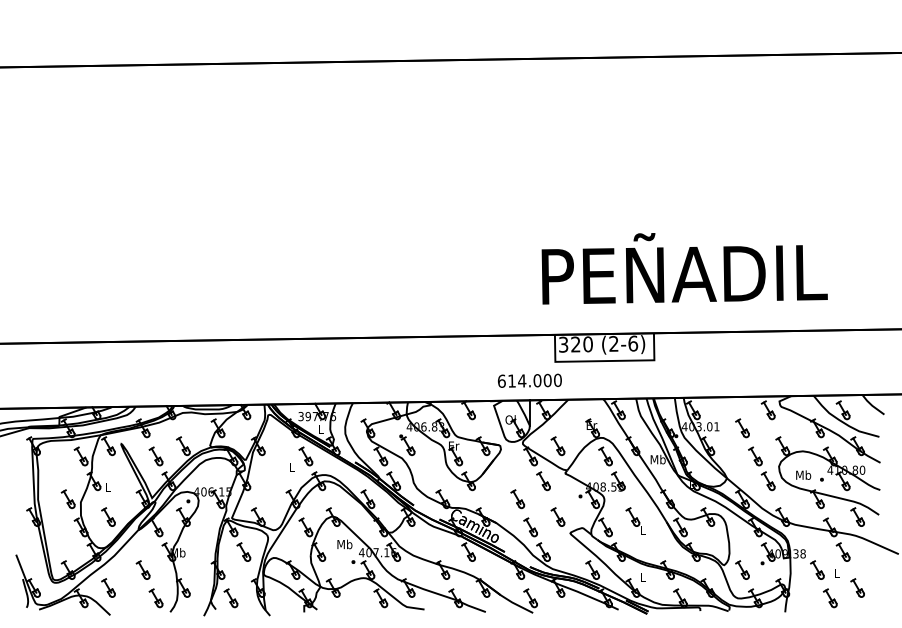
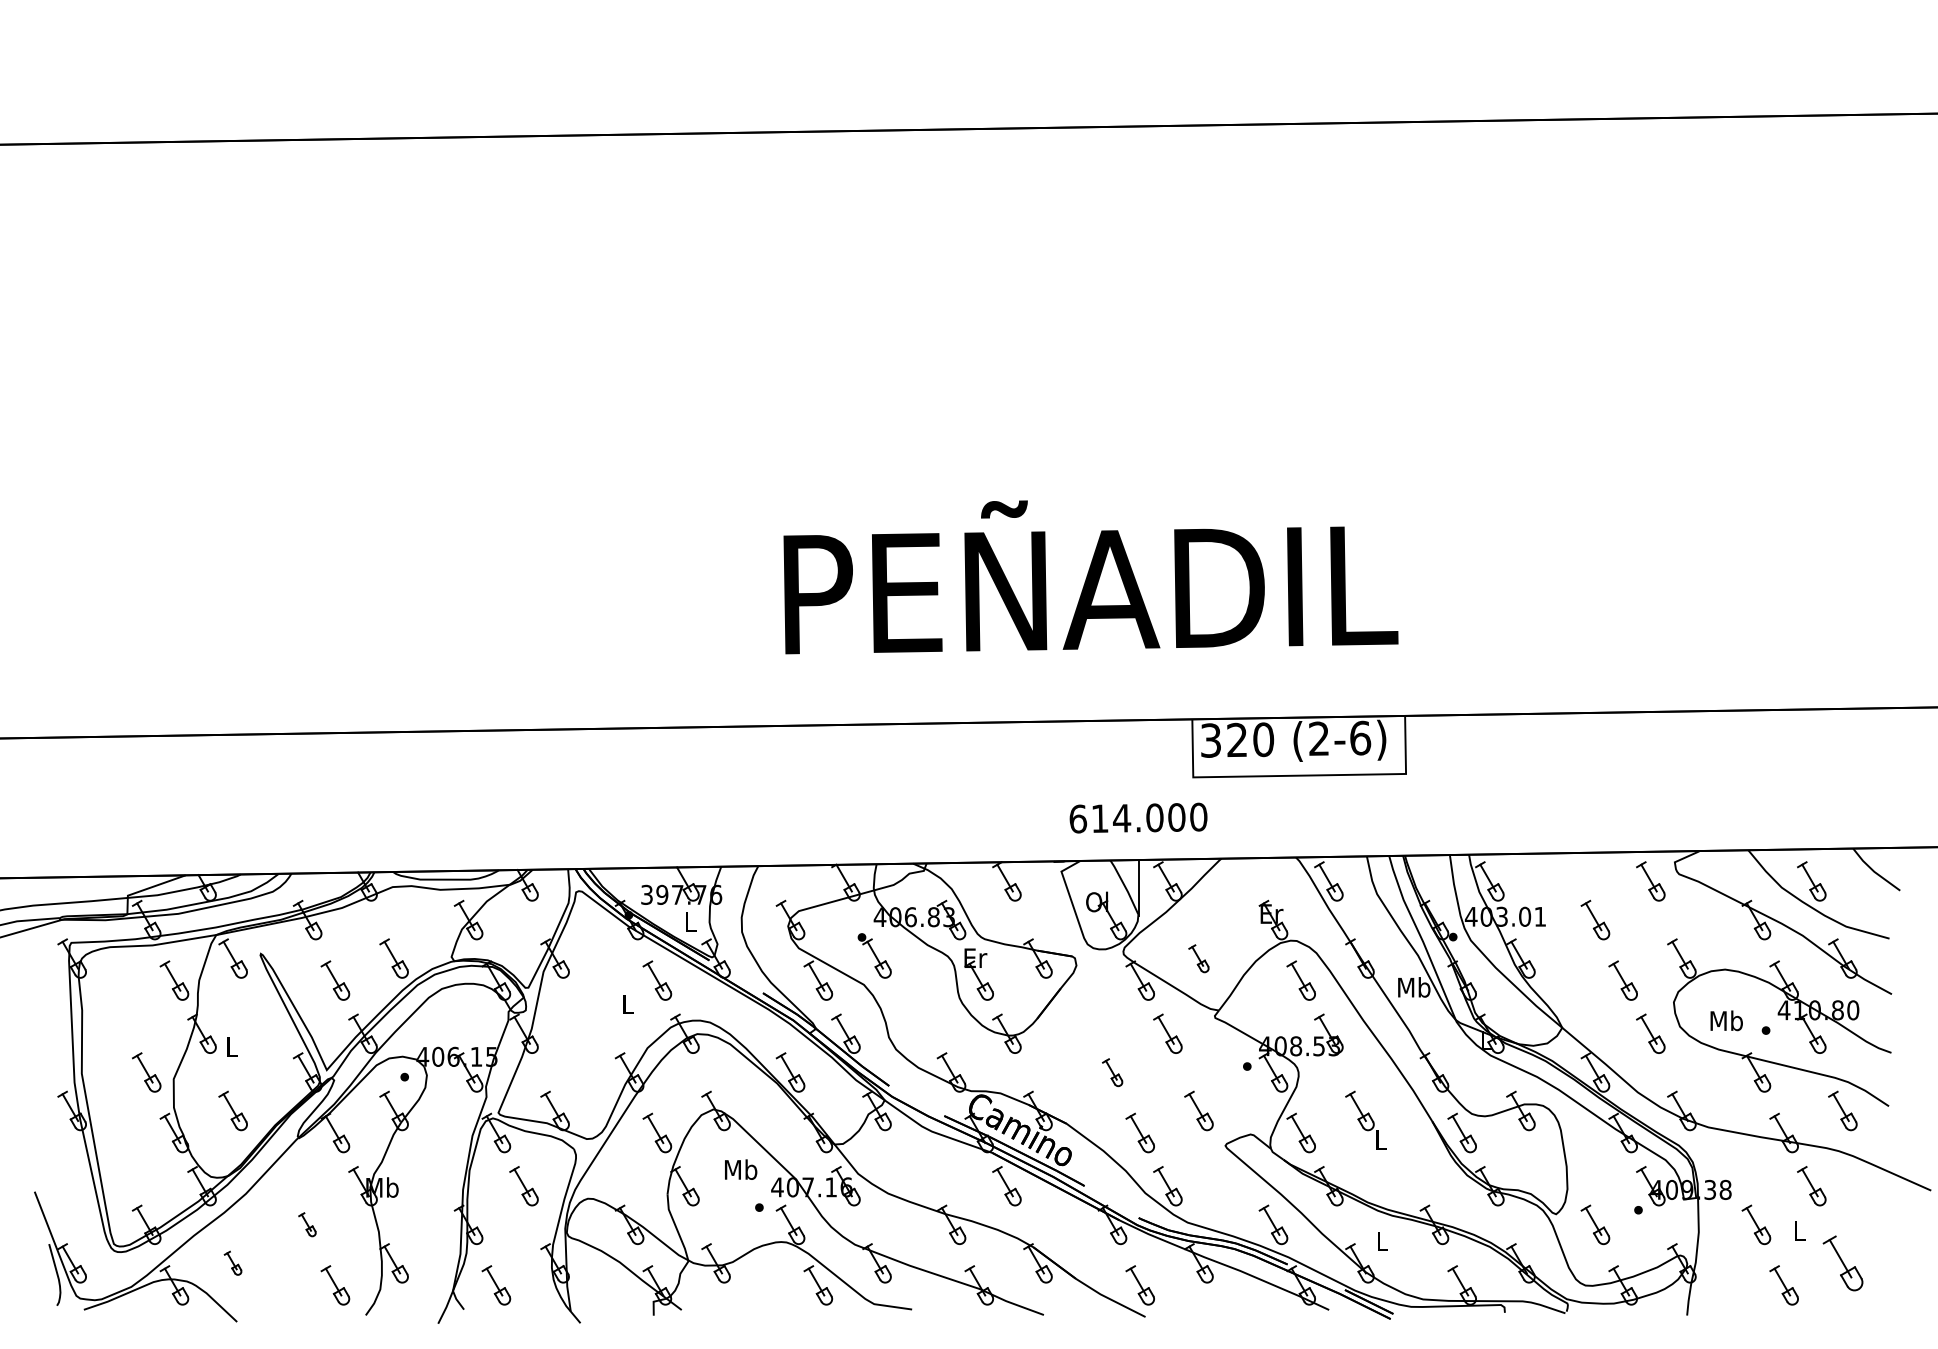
text: (684, 268) -> (1090, 576), moved
part: (557, 446) -> (1197, 959), size x0.7
part: (517, 499) -> (1111, 1073), size x0.7
part: (142, 569) -> (306, 1223), size x0.6
part: (108, 587) -> (233, 1262), size x0.6
part: (857, 587) -> (1842, 1262), size x1.4

